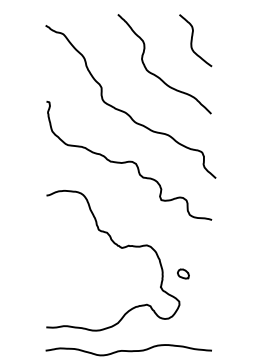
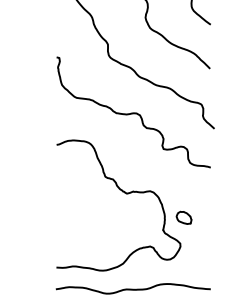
part: (183, 273) -> (184, 217), size x1.43

